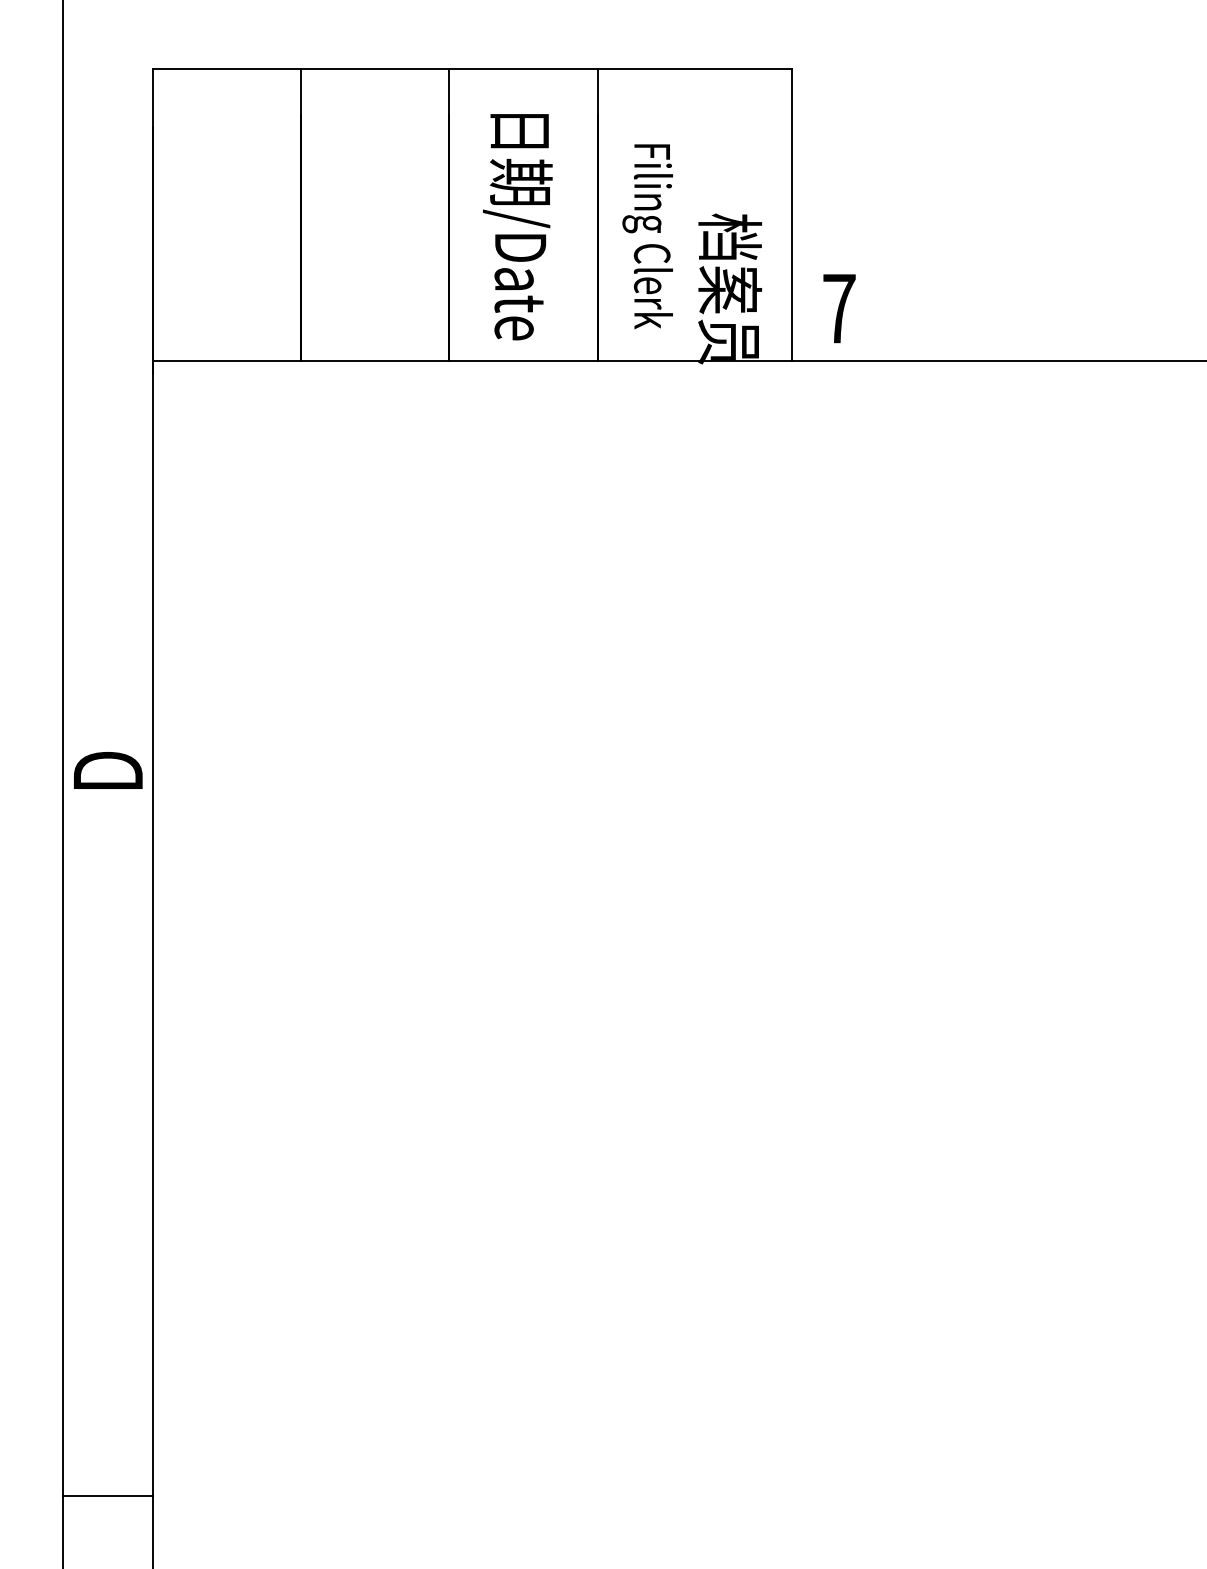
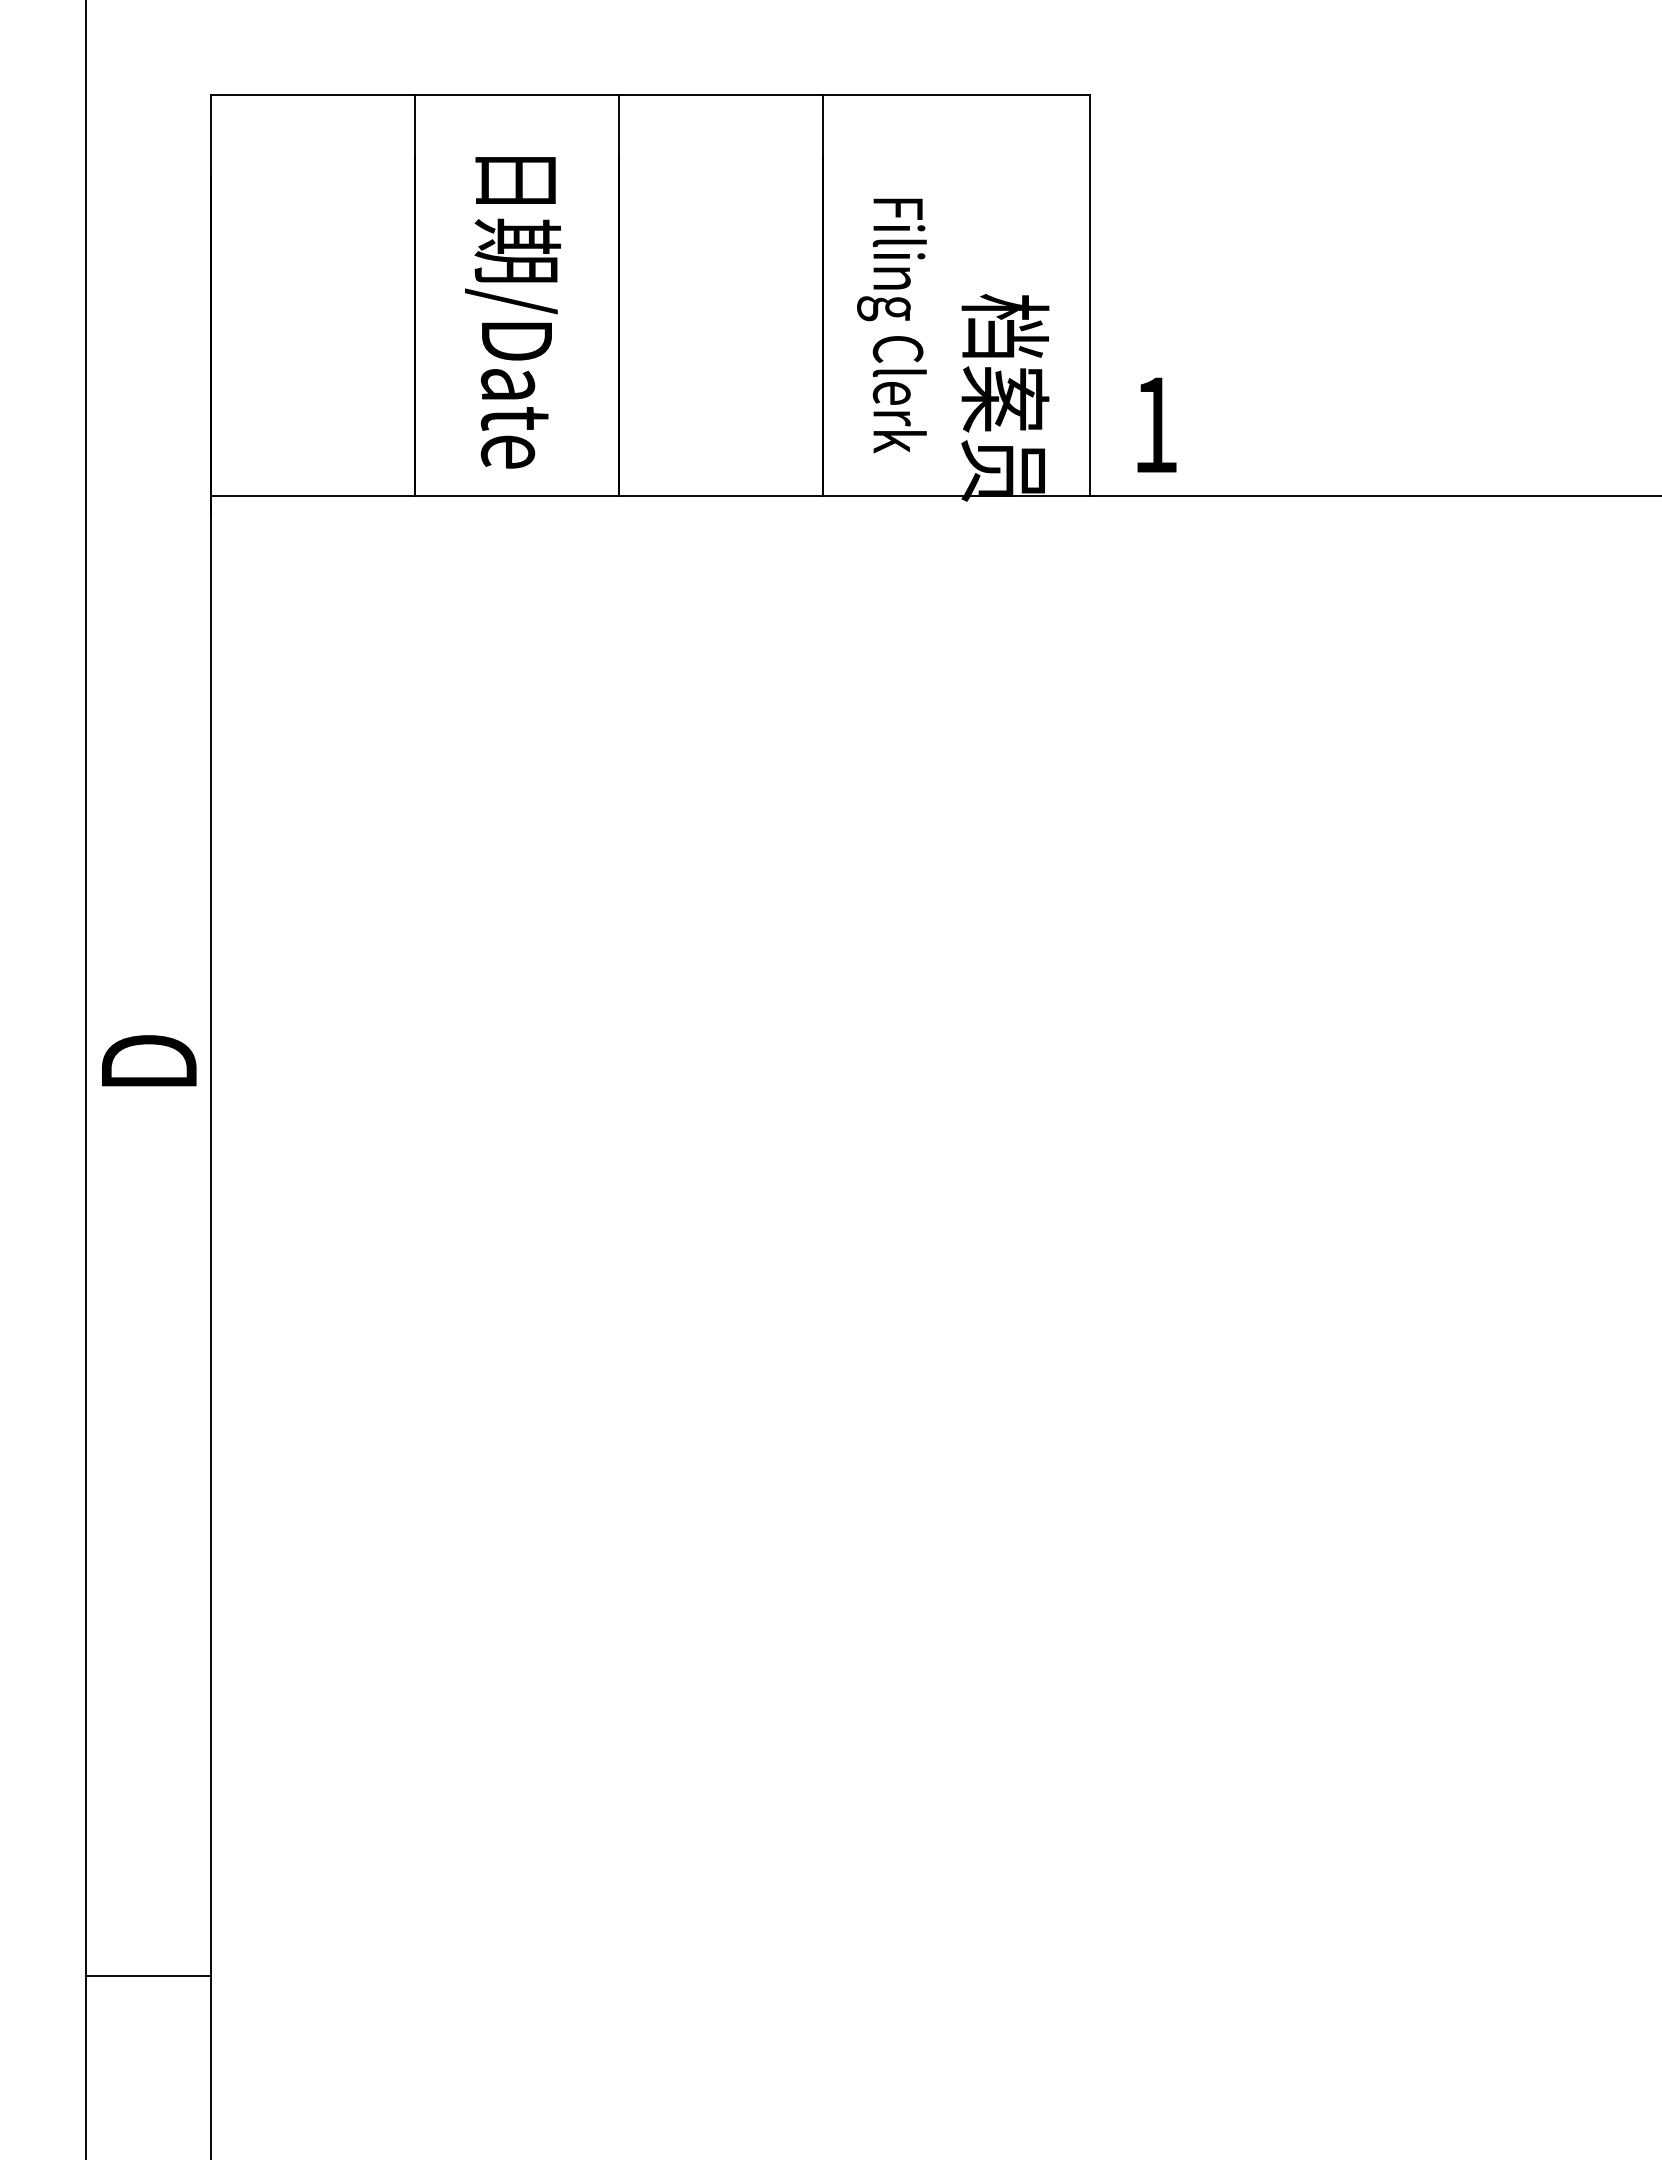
text: (517, 226) -> (512, 312), moved
text: (839, 308) -> (1155, 424), 7 -> 1
line: (107, 1496) -> (148, 1976), moved

